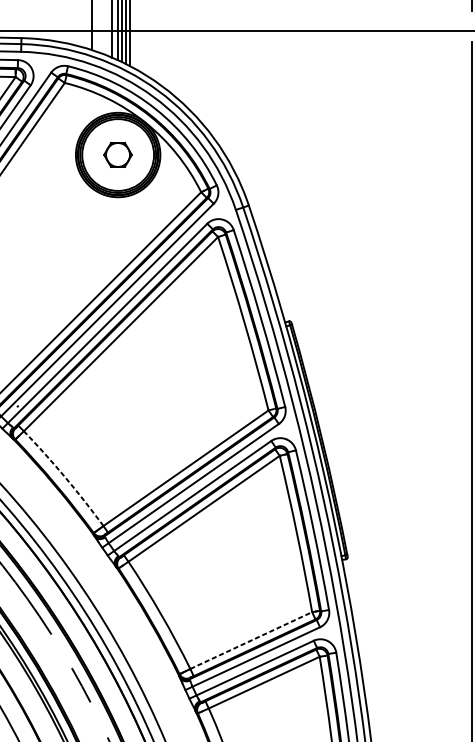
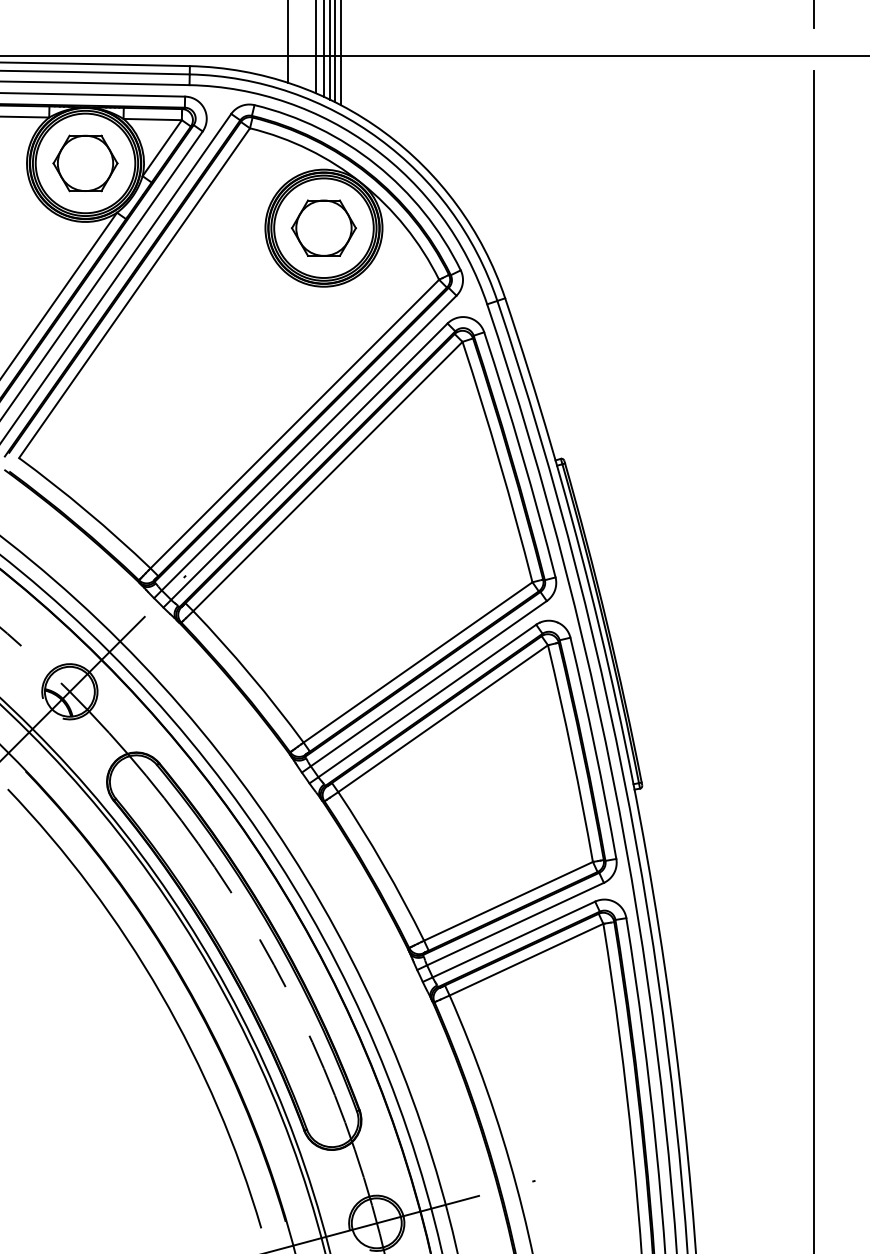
part: (117, 154) -> (323, 227), size x1.67
arc: (65, 477) -> (250, 675), dashed -> solid
line: (251, 640) -> (508, 901), dashed -> solid

